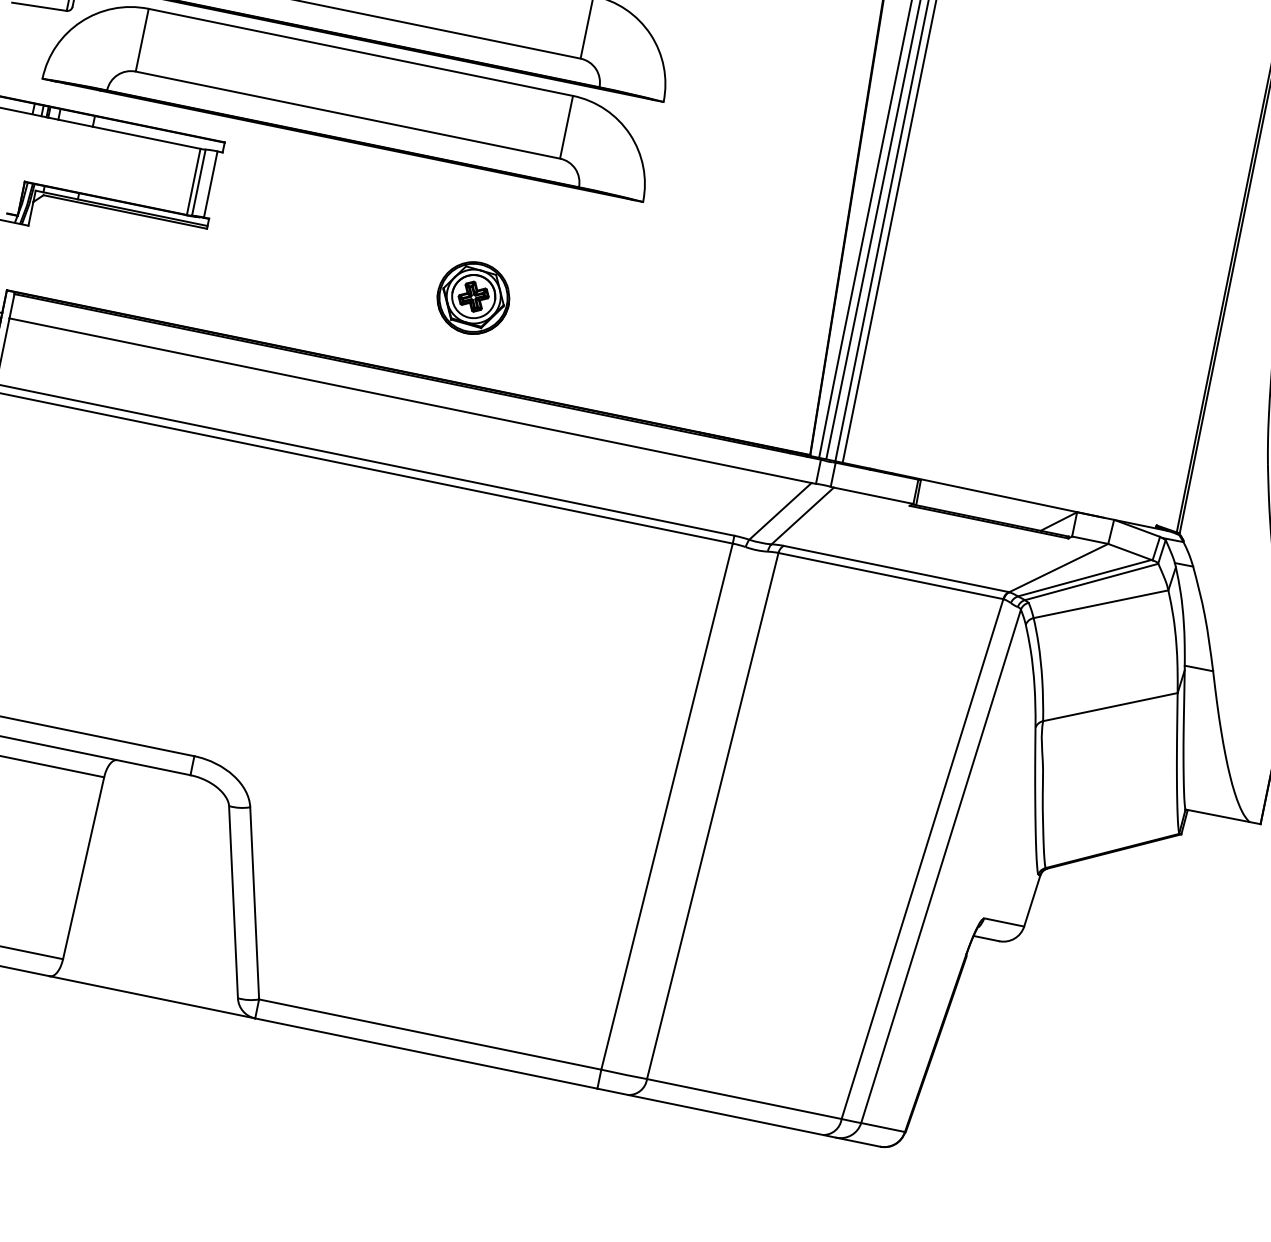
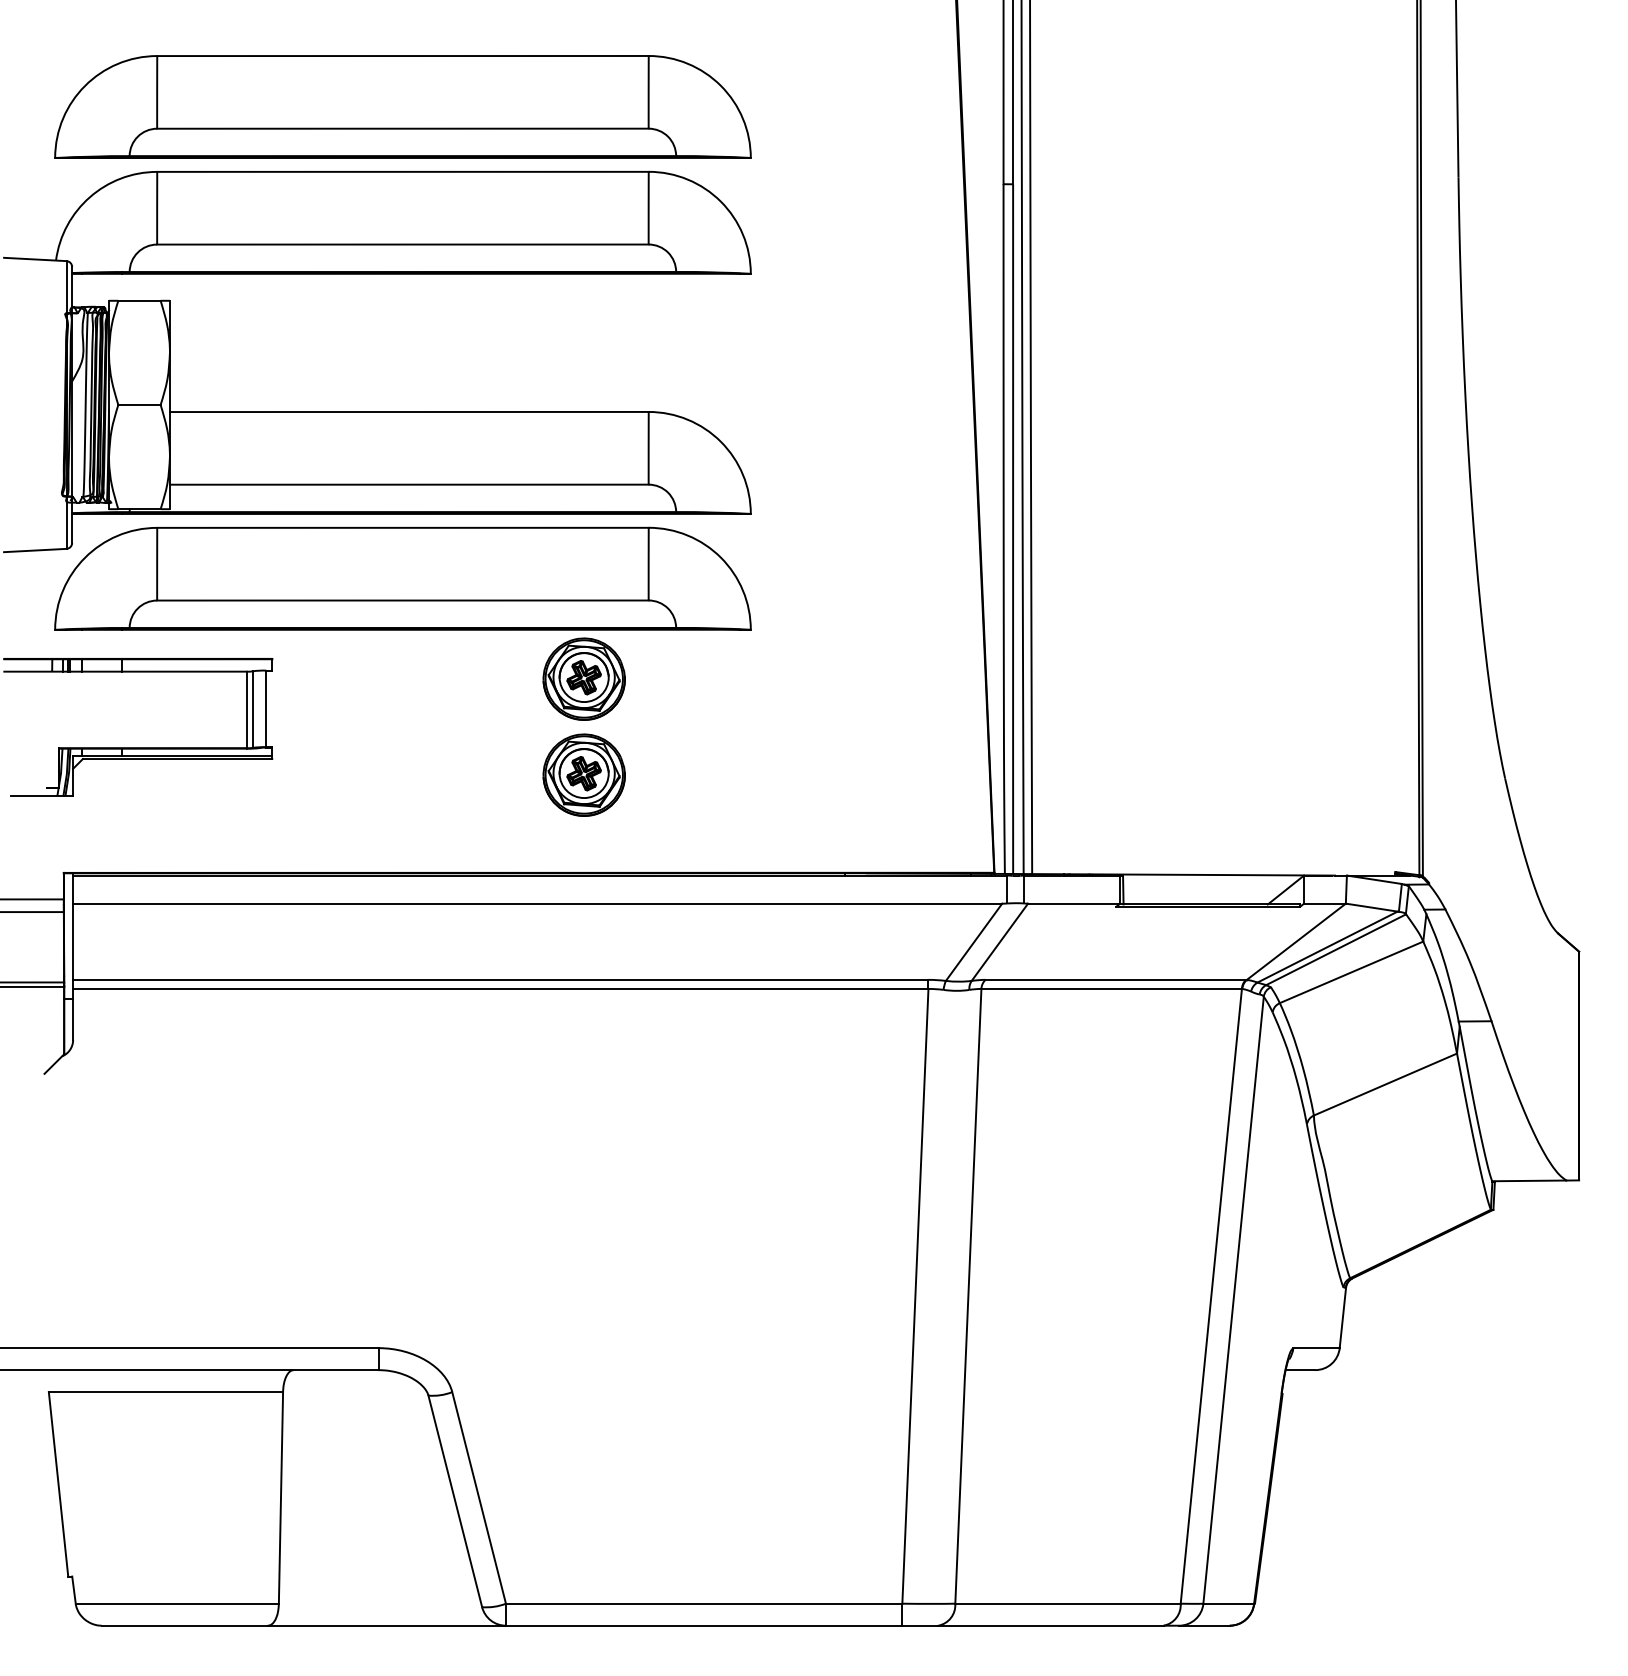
part: (490, 214) -> (583, 678), added

